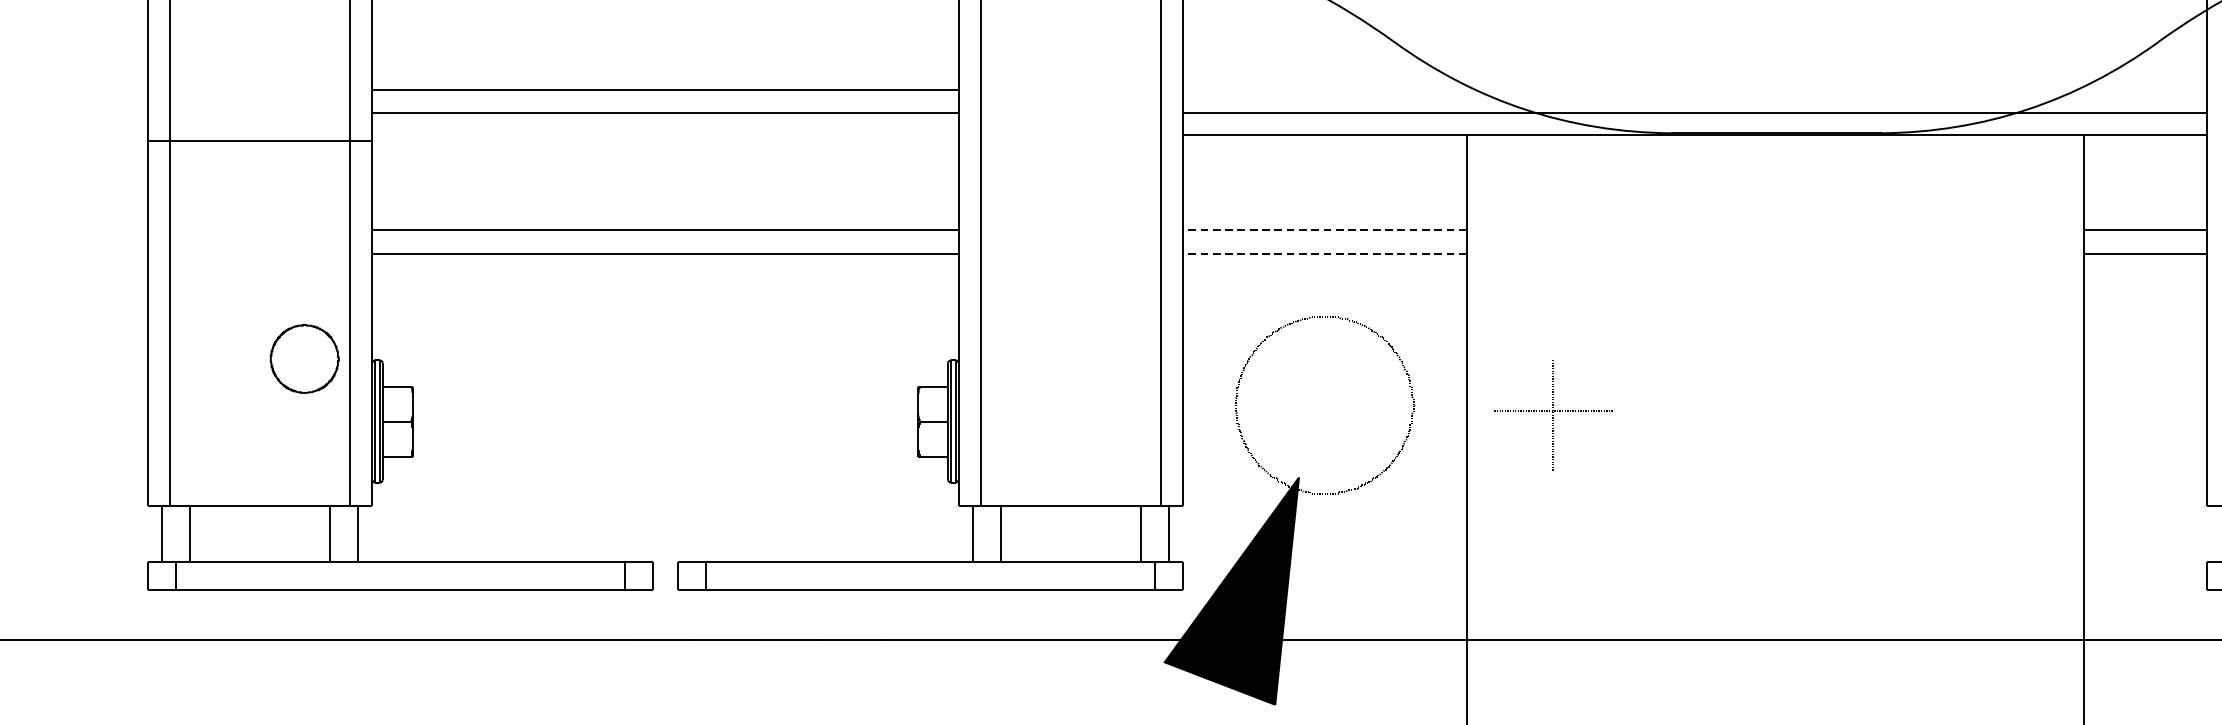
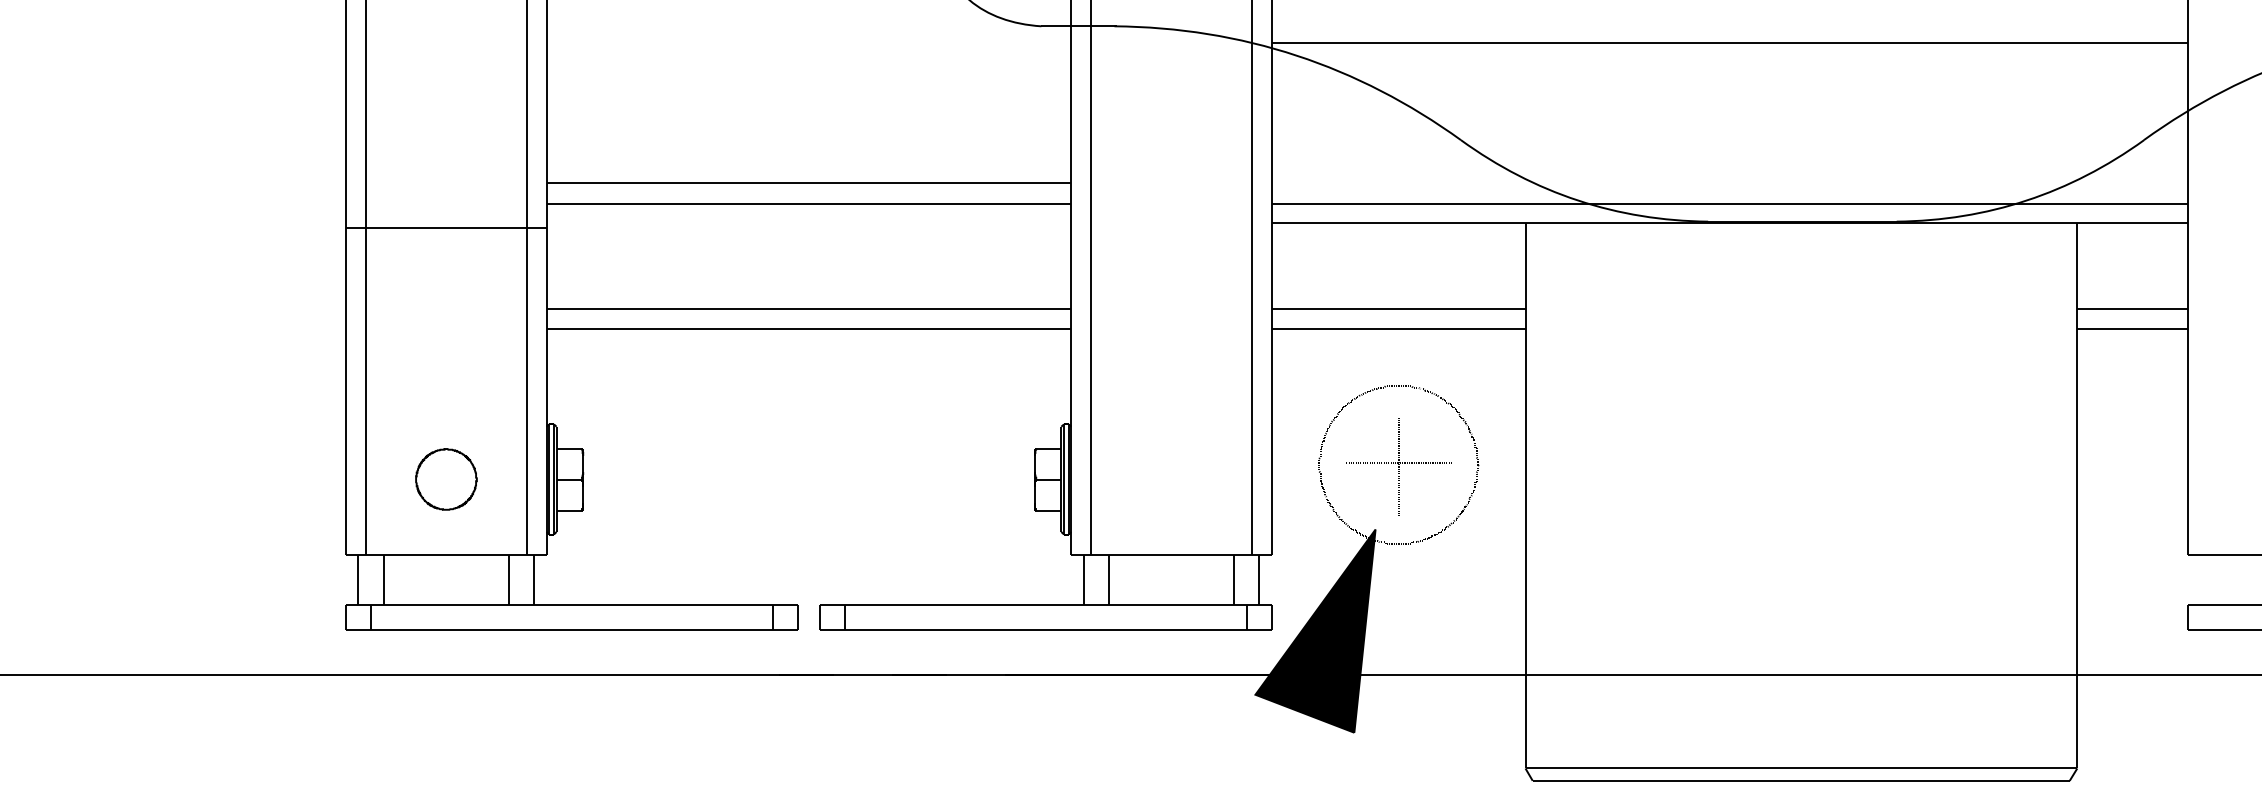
line: (1324, 230) -> (1398, 308), dashed -> solid
line: (1324, 253) -> (1398, 329), dashed -> solid
part: (304, 359) -> (446, 479), moved
part: (1552, 414) -> (1398, 466), moved

